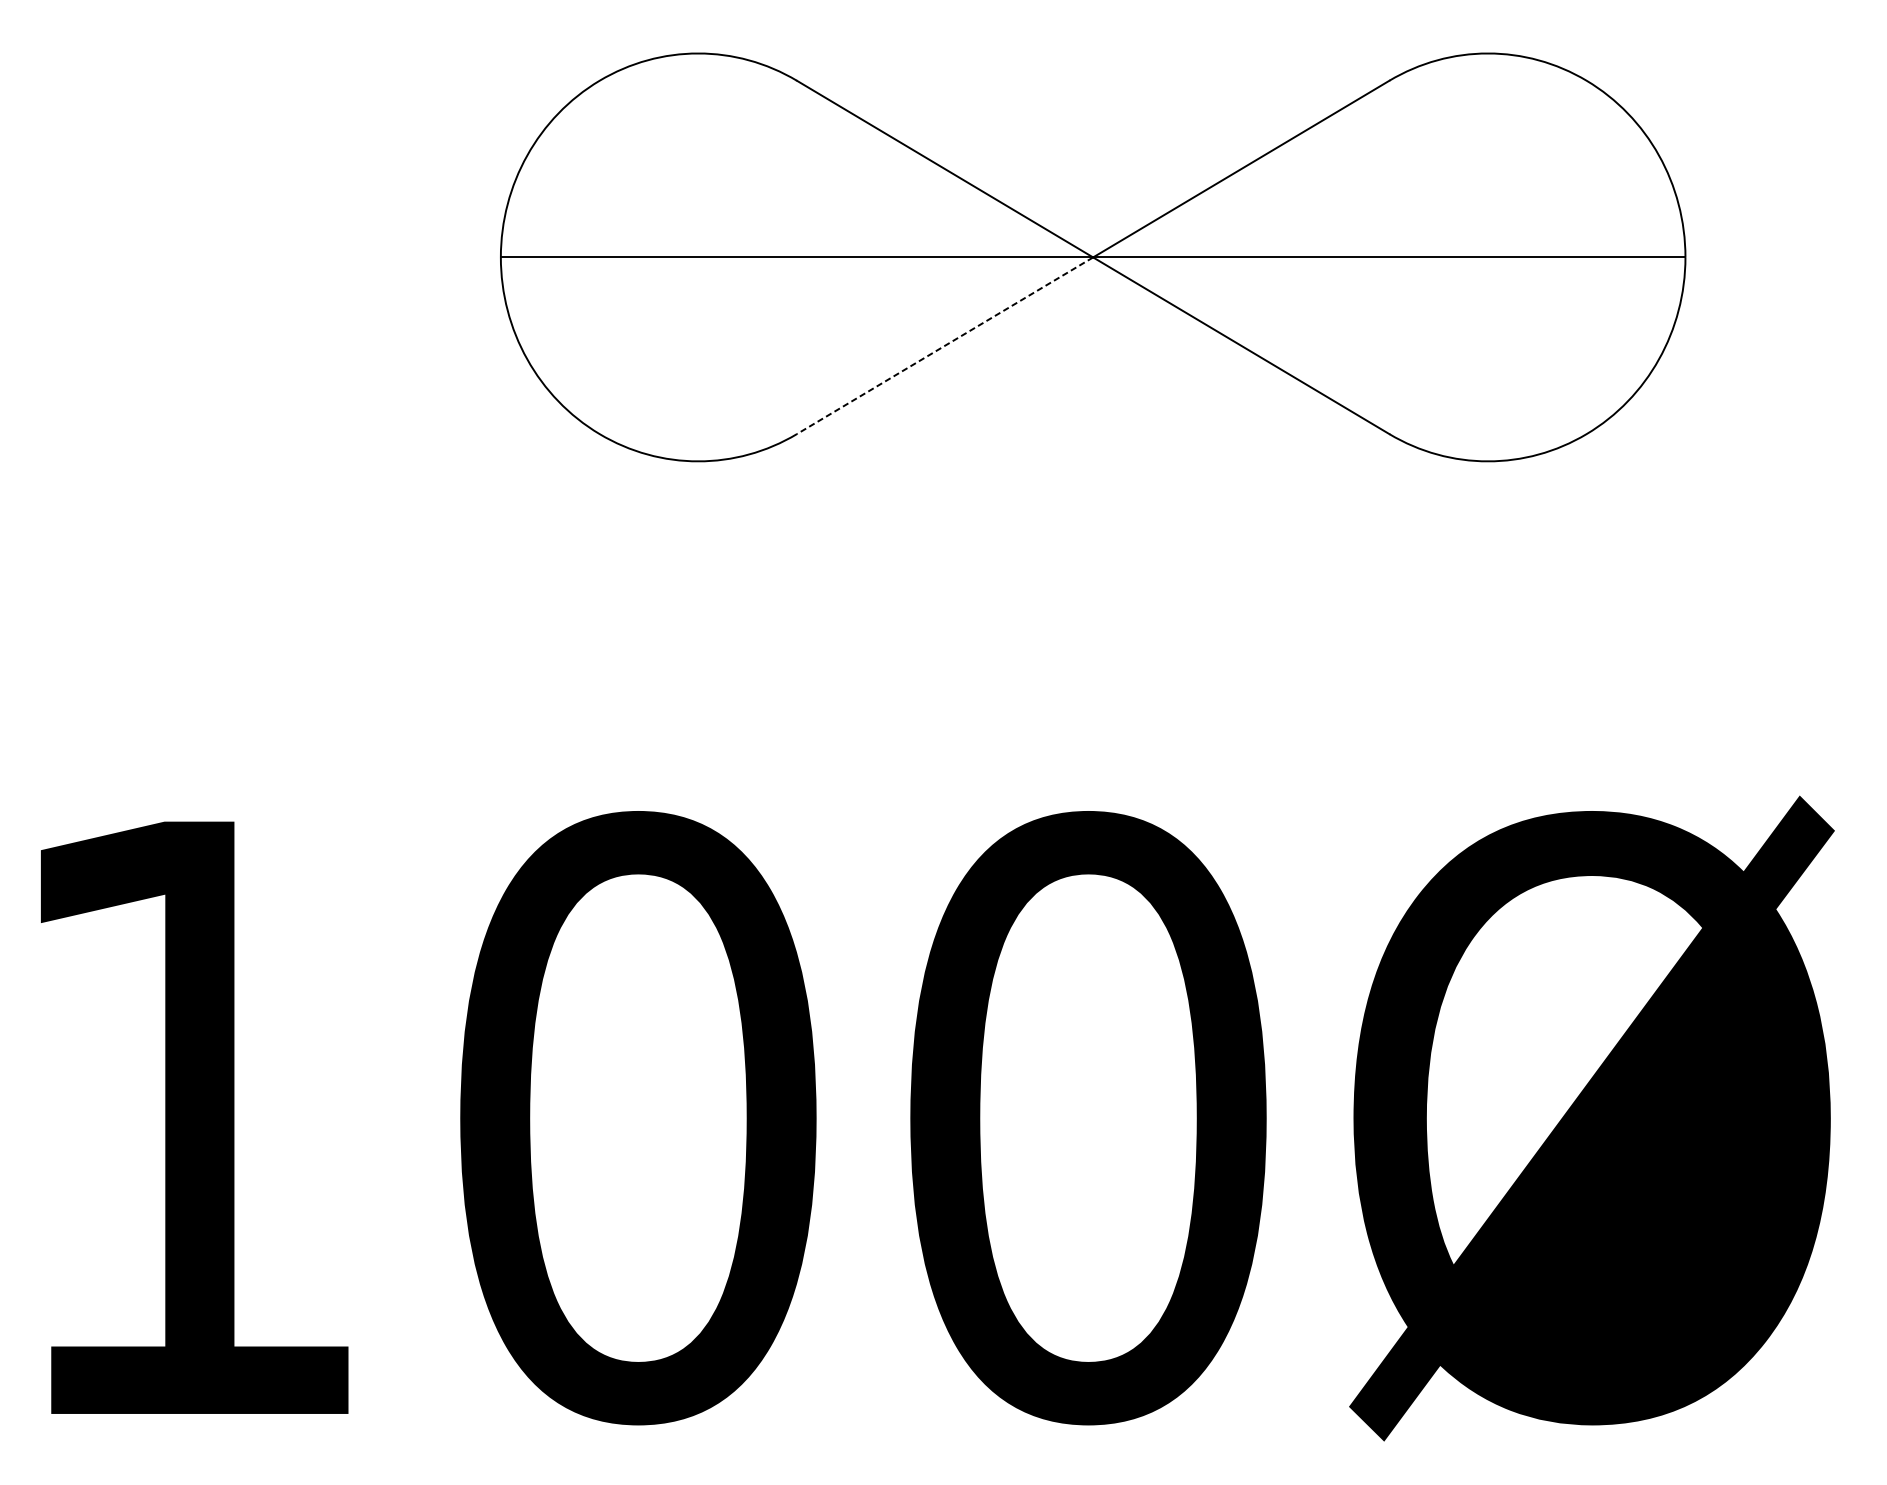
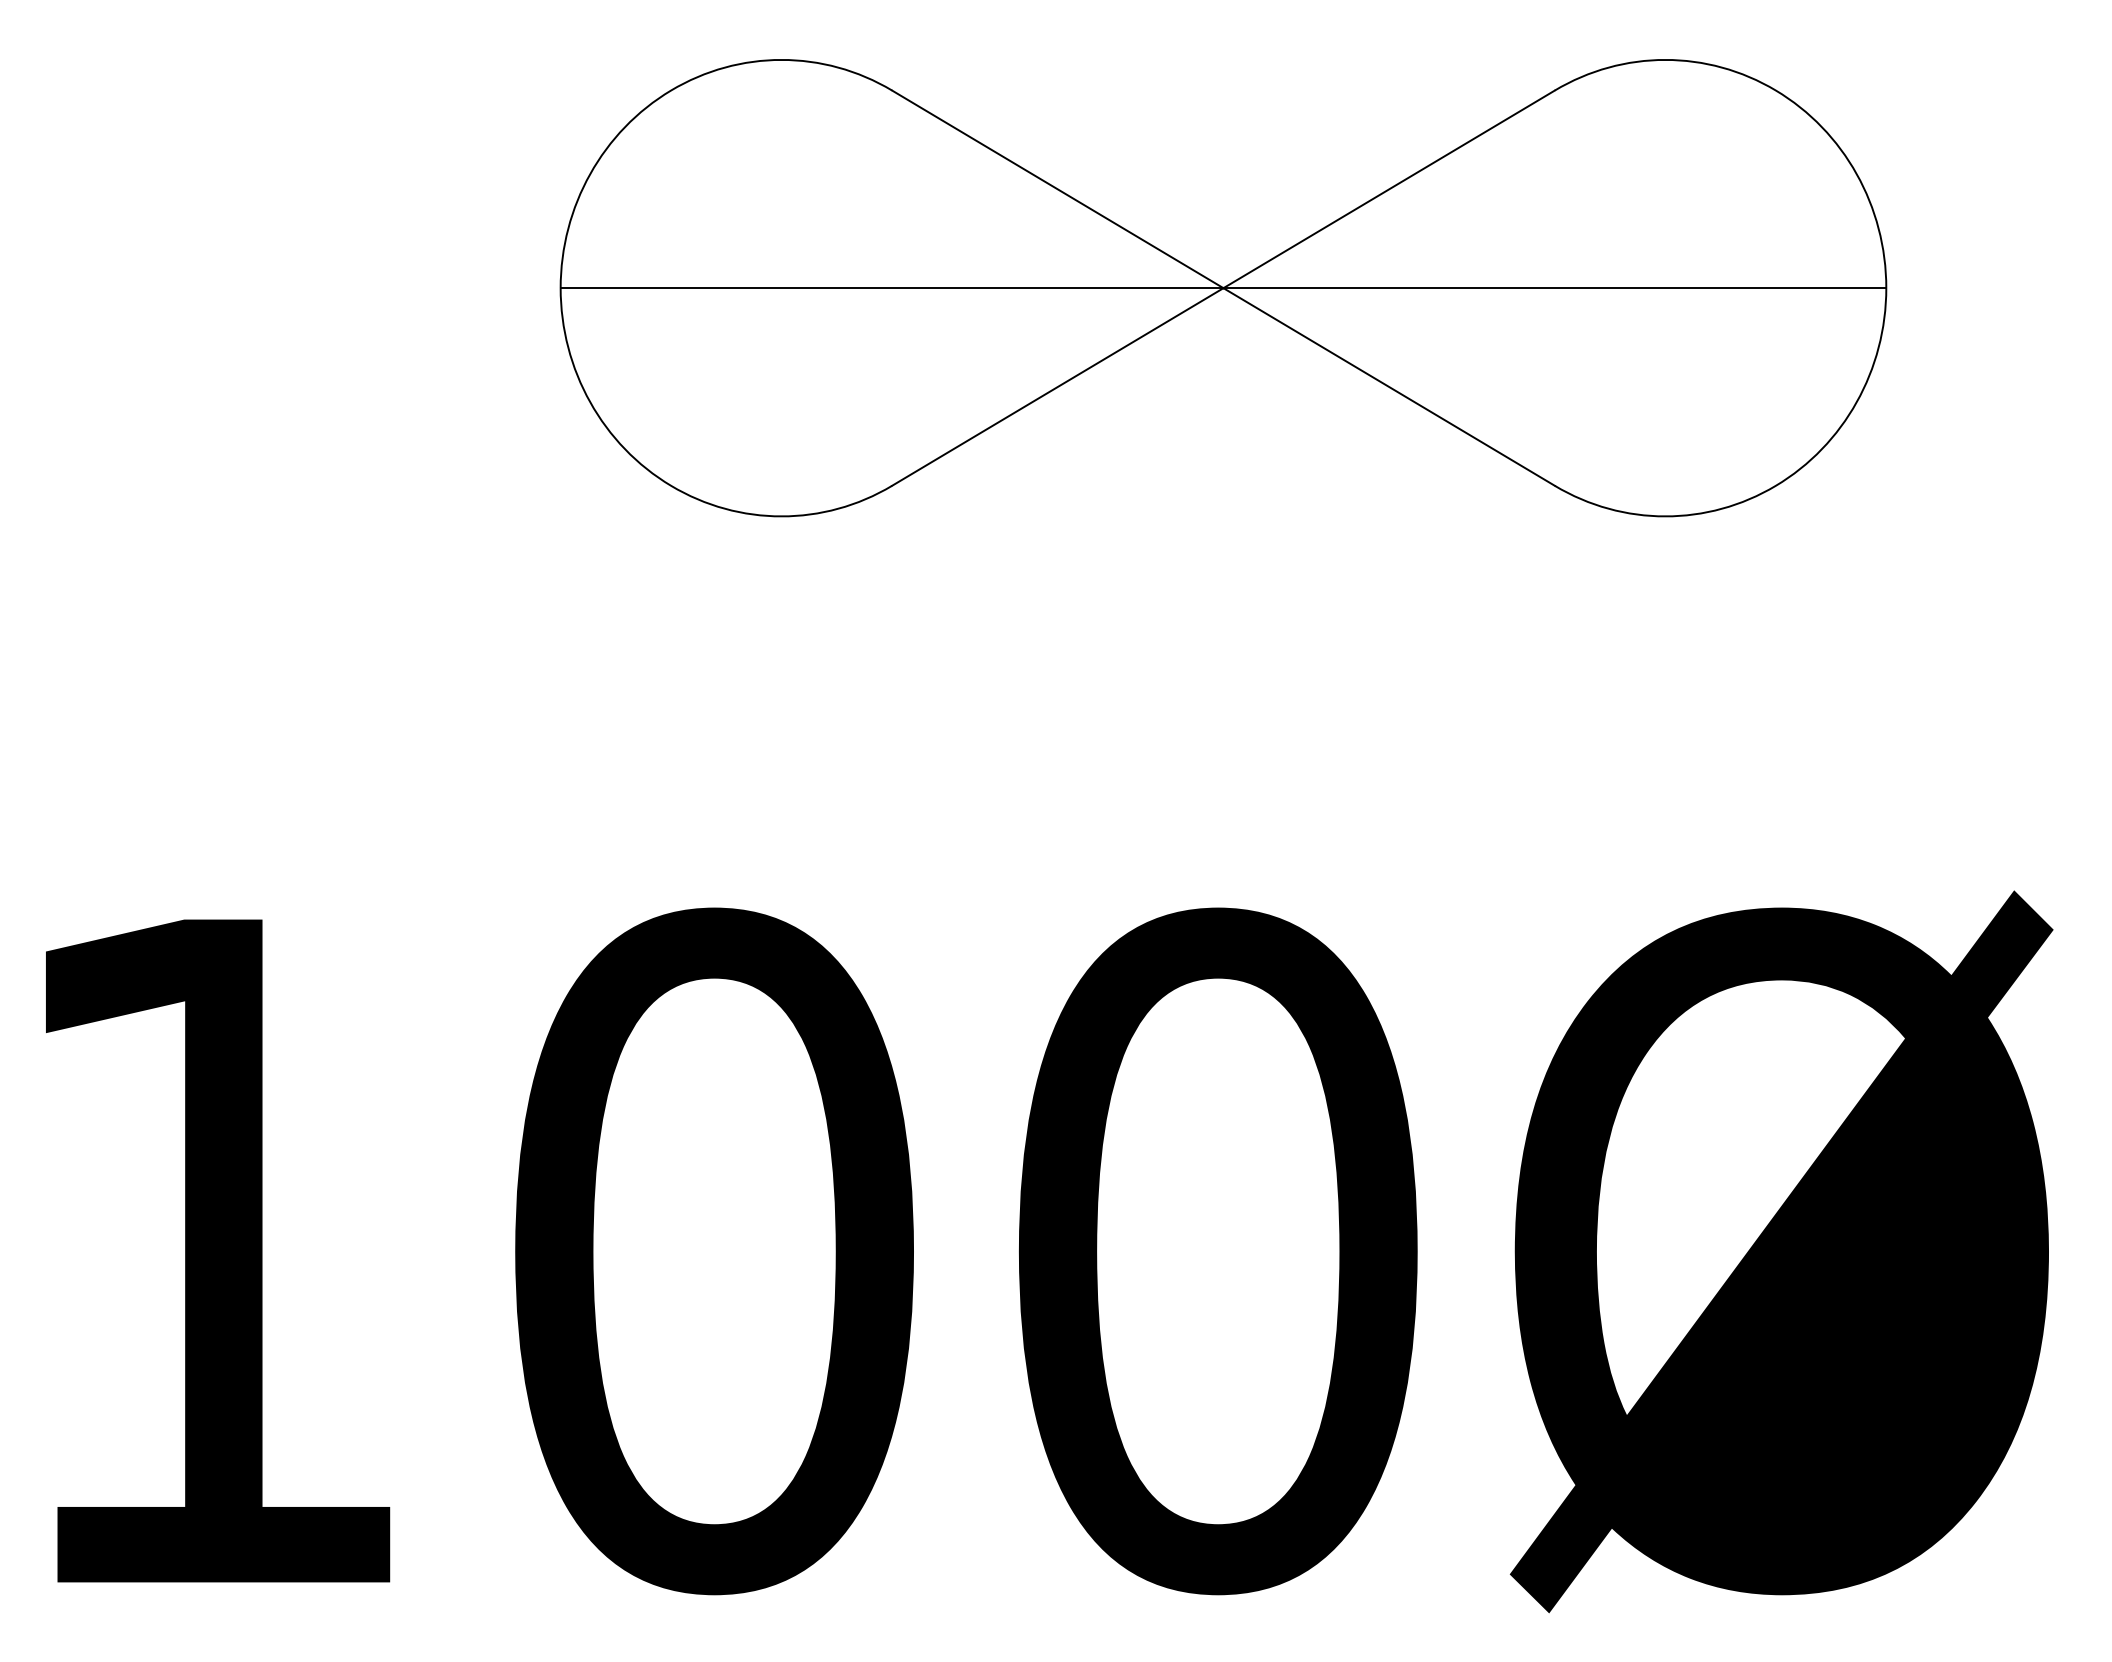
line: (944, 346) -> (1057, 387), dashed -> solid

